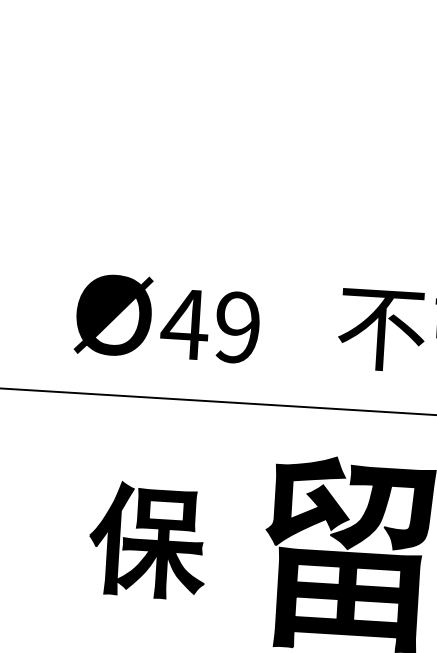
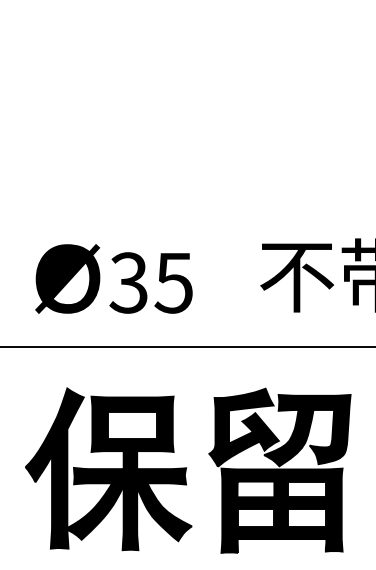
text: (210, 325) -> (150, 282), 49 -> 35
part: (147, 540) -> (108, 469), size x1.67

